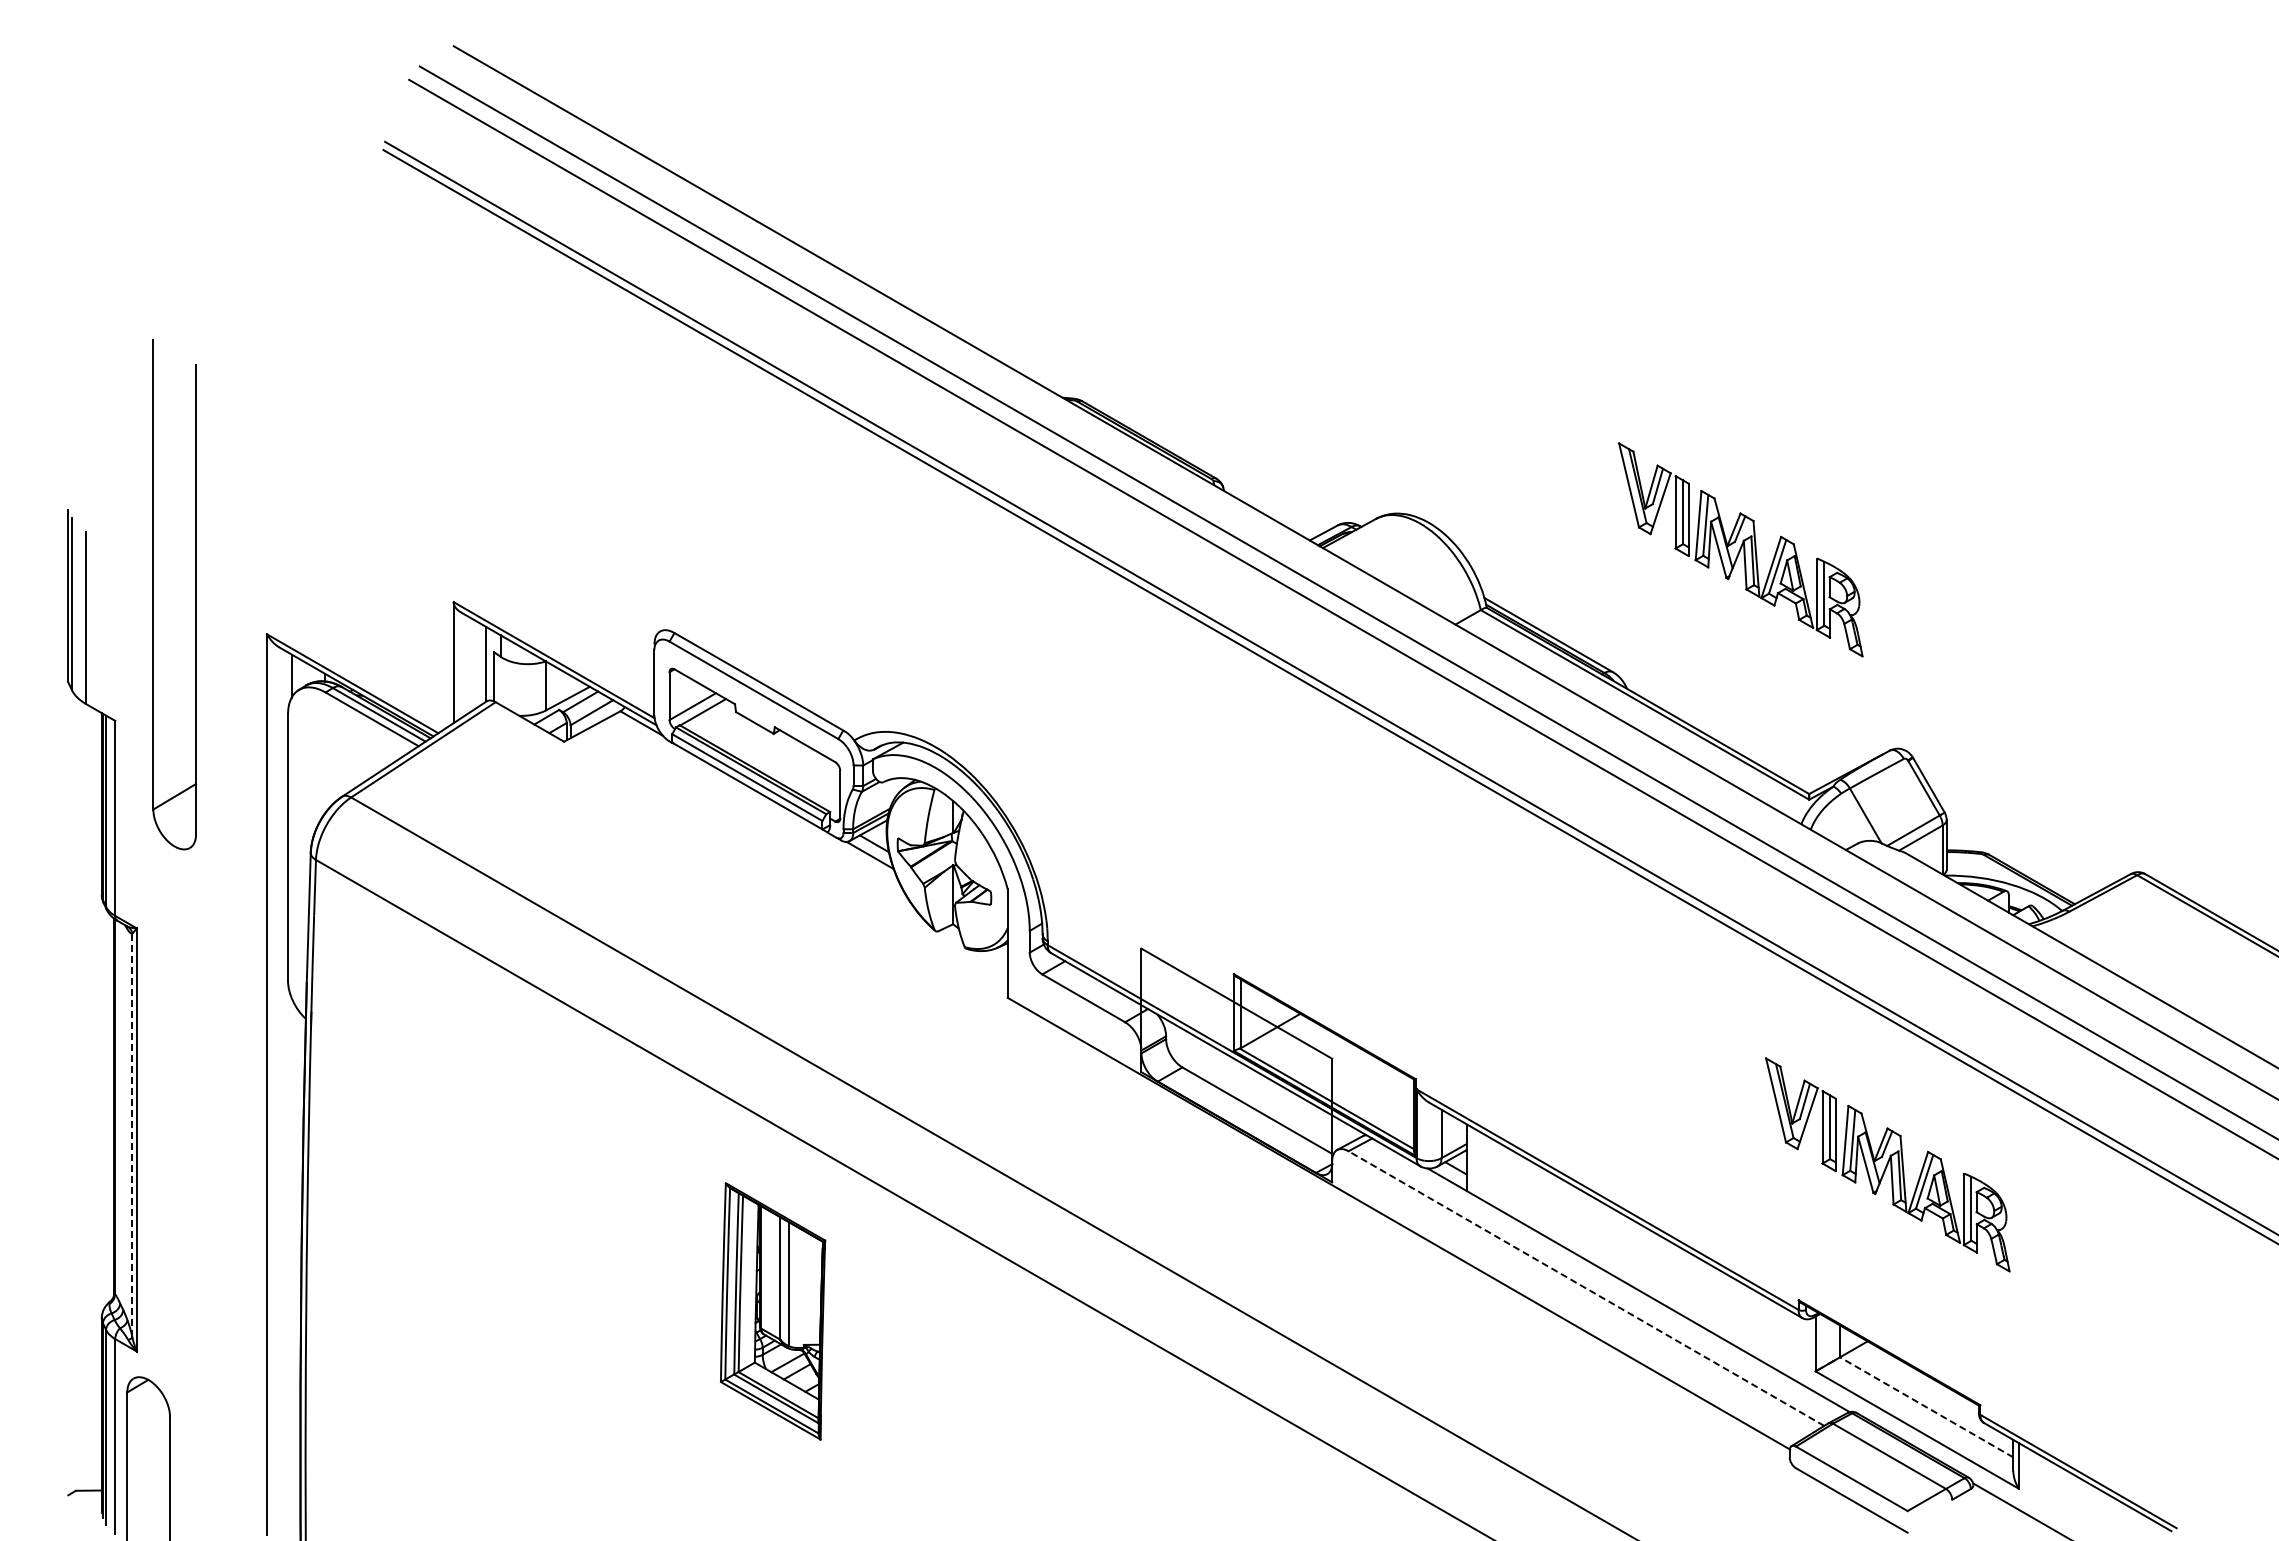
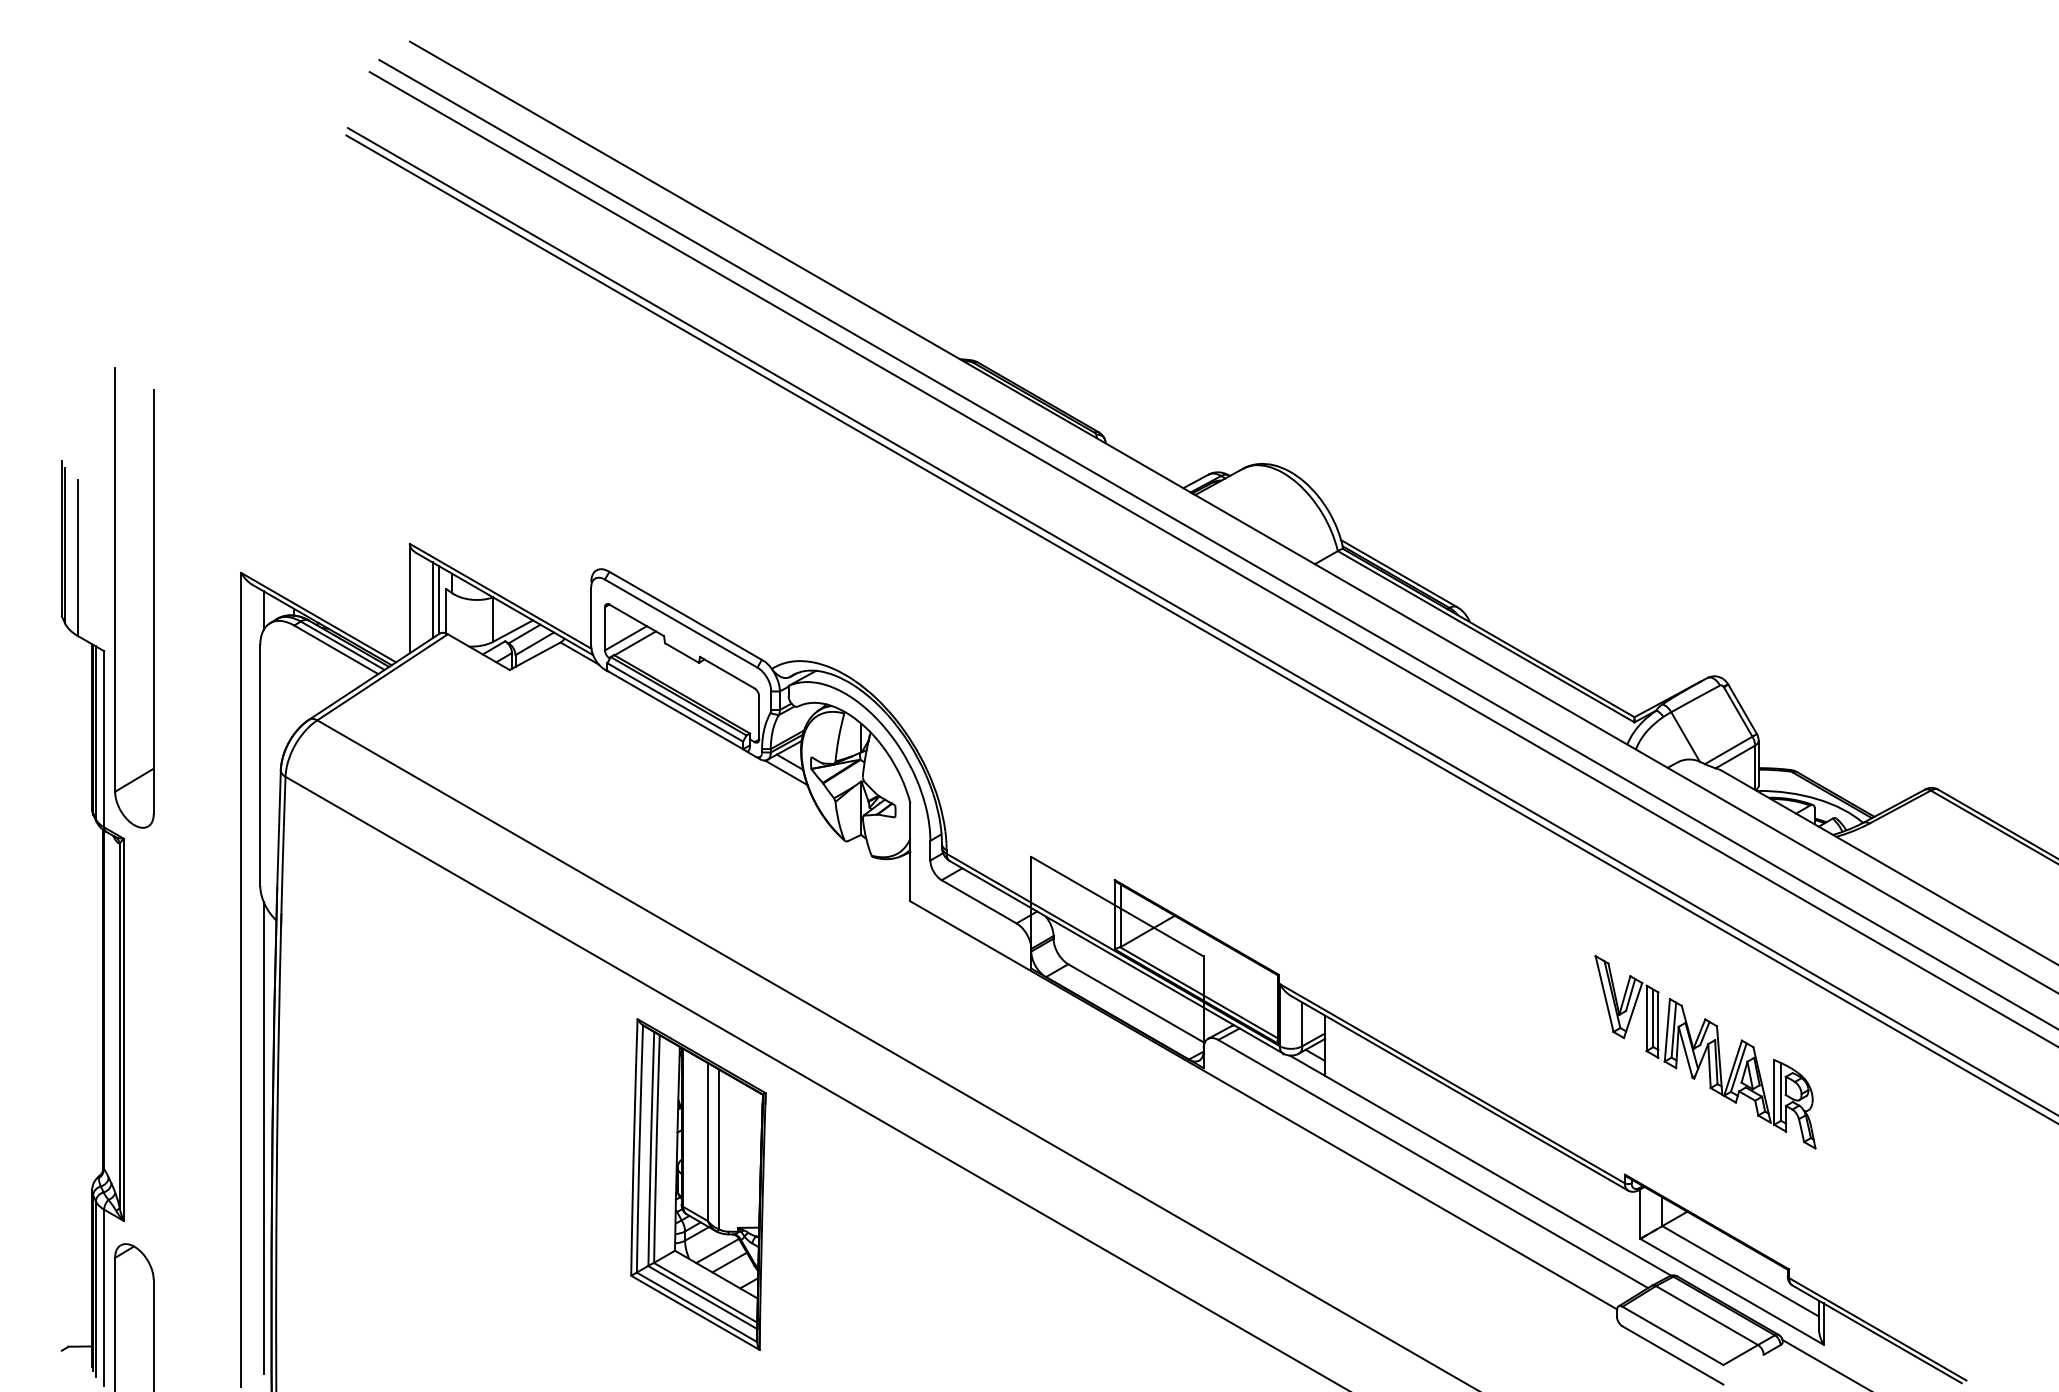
part: (1740, 549) -> (1572, 496), removed
part: (153, 594) -> (115, 597), moved
line: (478, 664) -> (432, 600), added
line: (132, 1135) -> (119, 1025), dashed -> solid
line: (291, 1259) -> (263, 1137), added
line: (1586, 1288) -> (1433, 1163), dashed -> solid
part: (772, 1311) -> (697, 1184), size x1.43
line: (1926, 1407) -> (1740, 1271), dashed -> solid

